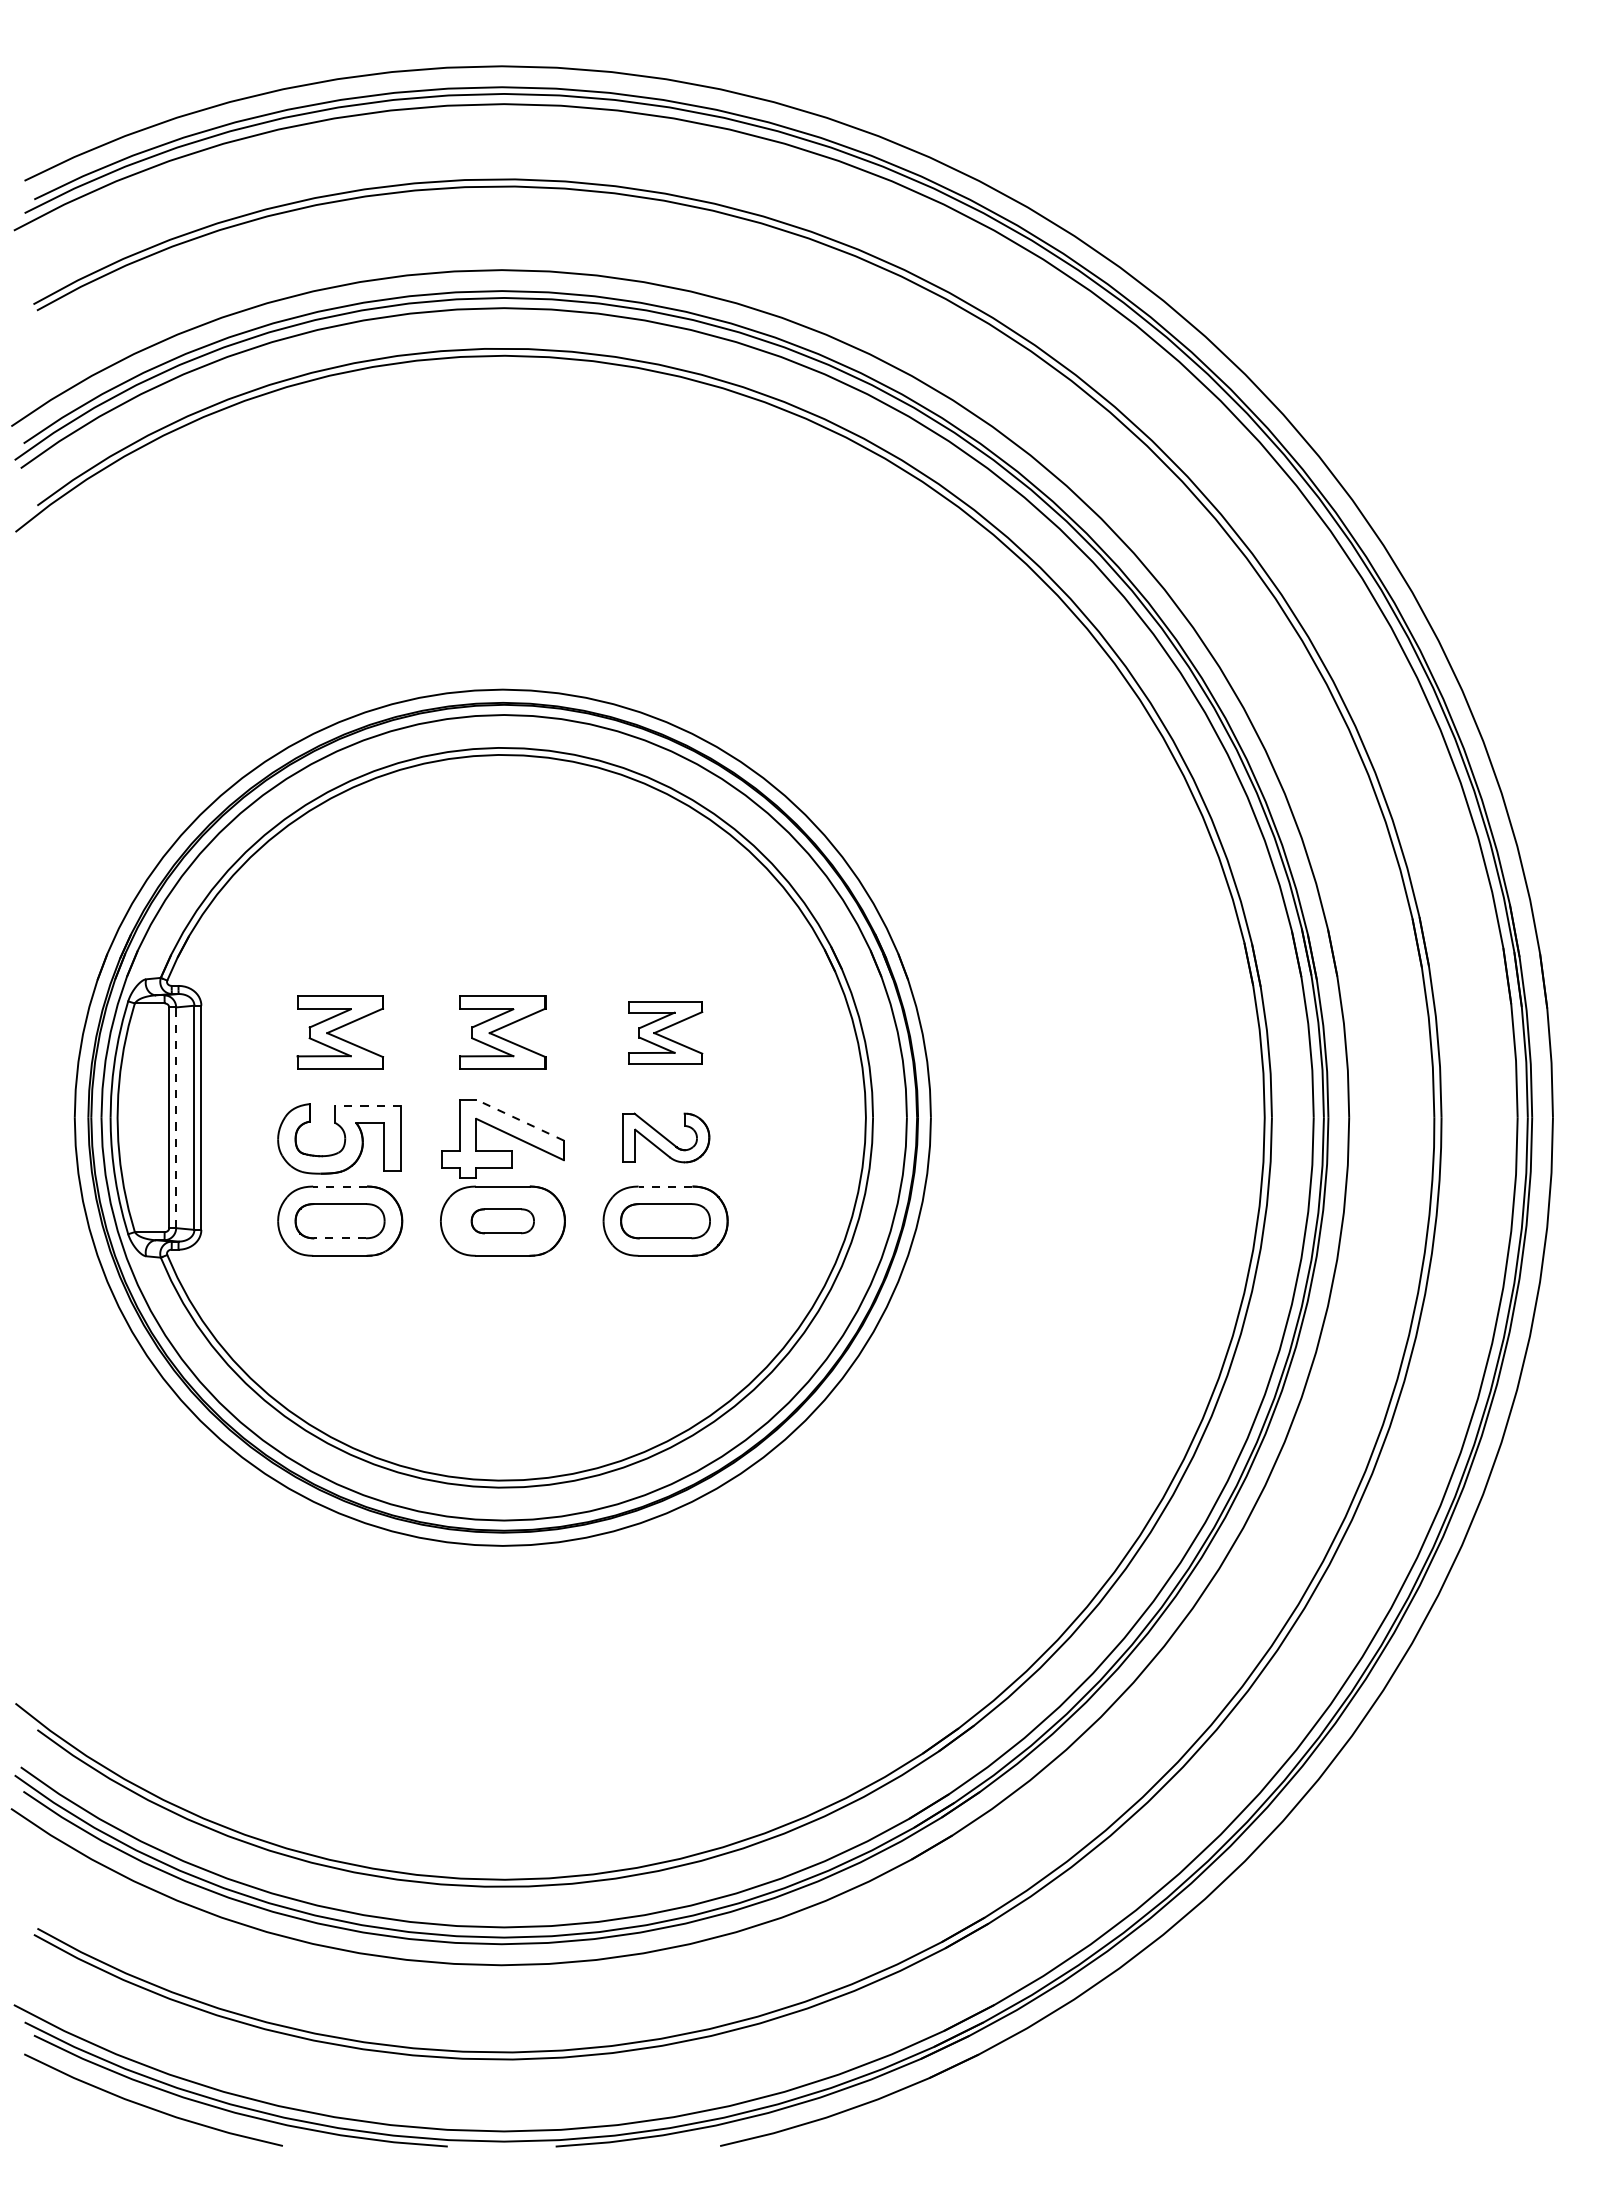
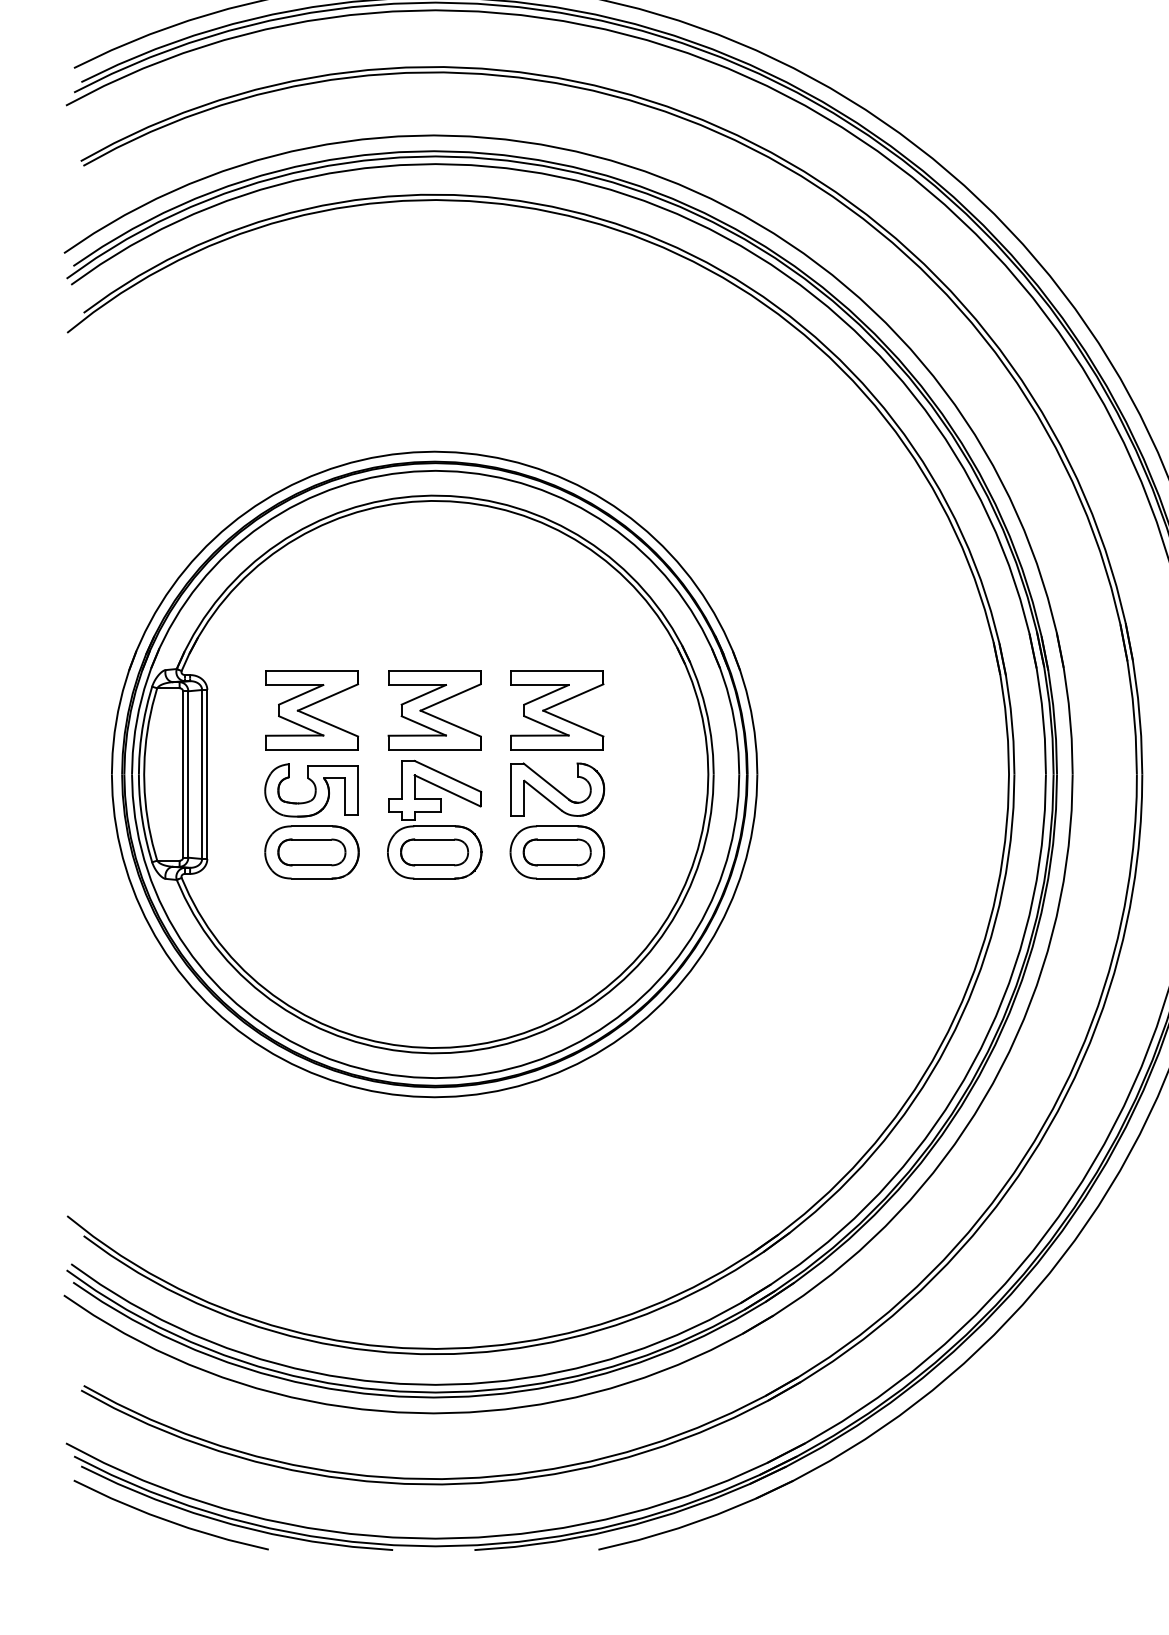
part: (340, 1032) -> (312, 710), size x1.43
part: (502, 1032) -> (434, 710), size x1.43
part: (665, 1032) -> (557, 710), size x1.67
line: (368, 1106) -> (333, 765), dashed -> solid
line: (176, 1117) -> (188, 774), dashed -> solid
line: (519, 1120) -> (447, 776), dashed -> solid
part: (666, 1137) -> (558, 789), size x1.43
line: (340, 1186) -> (312, 826), dashed -> solid
line: (665, 1186) -> (557, 826), dashed -> solid
part: (502, 1221) -> (434, 852), size x1.43
line: (340, 1238) -> (312, 865), dashed -> solid

